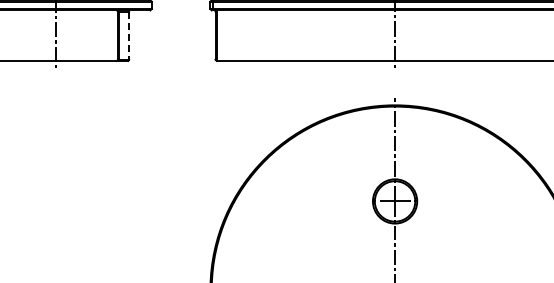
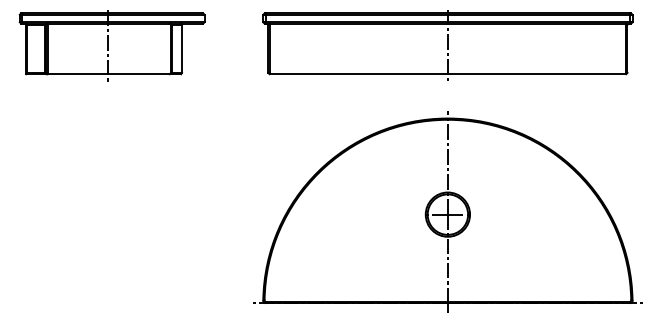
line: (128, 36) -> (181, 49), dashed -> solid

